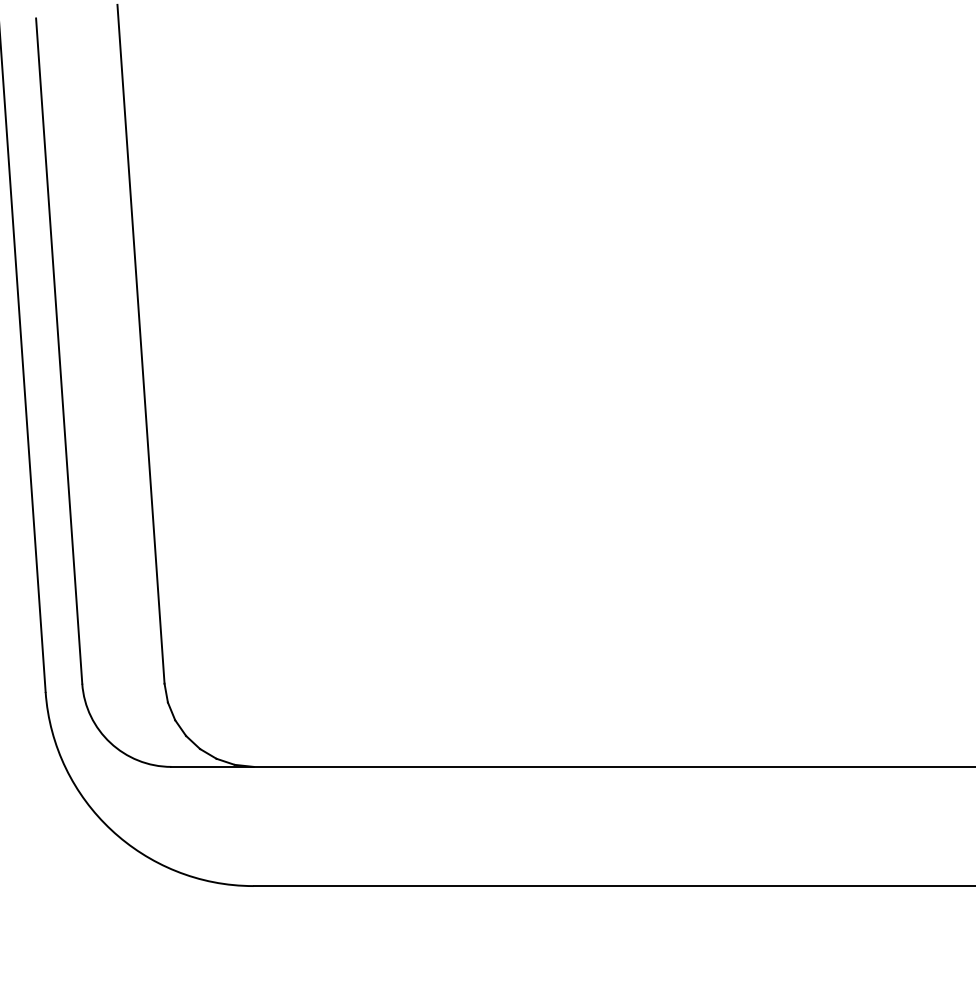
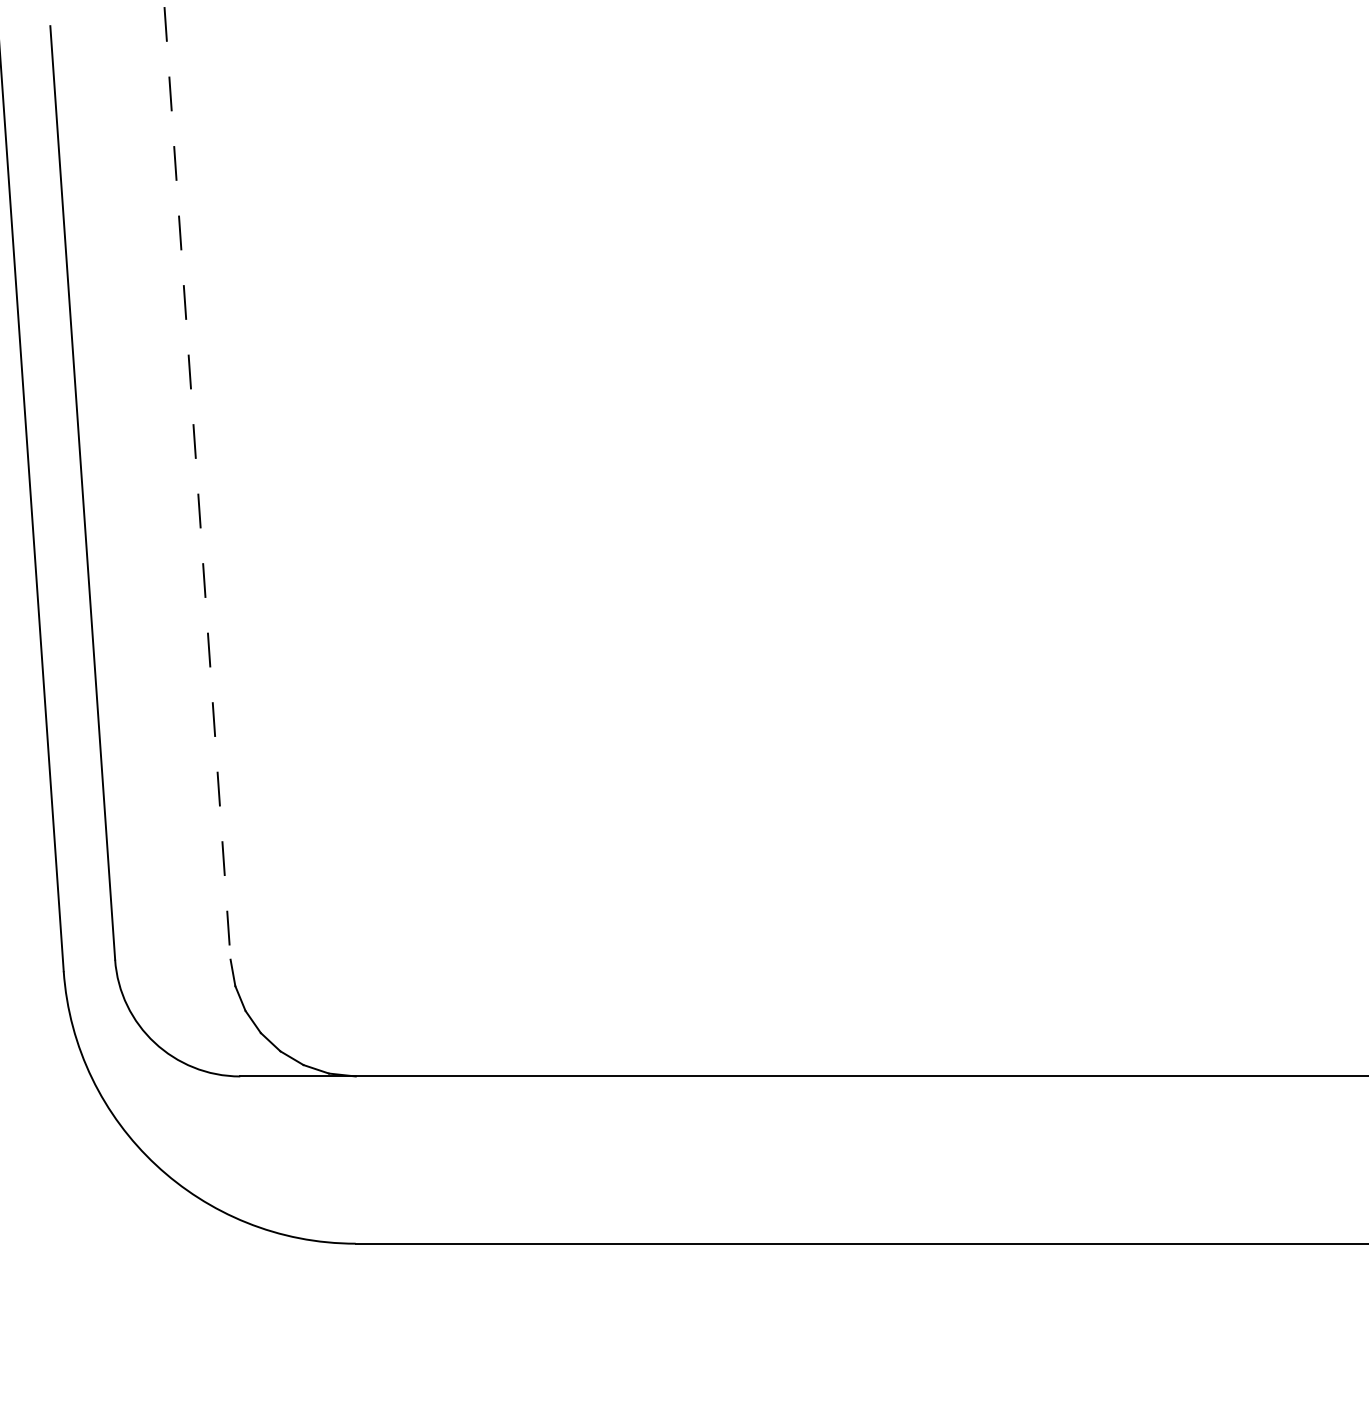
line: (140, 344) -> (197, 483), solid -> dashed

